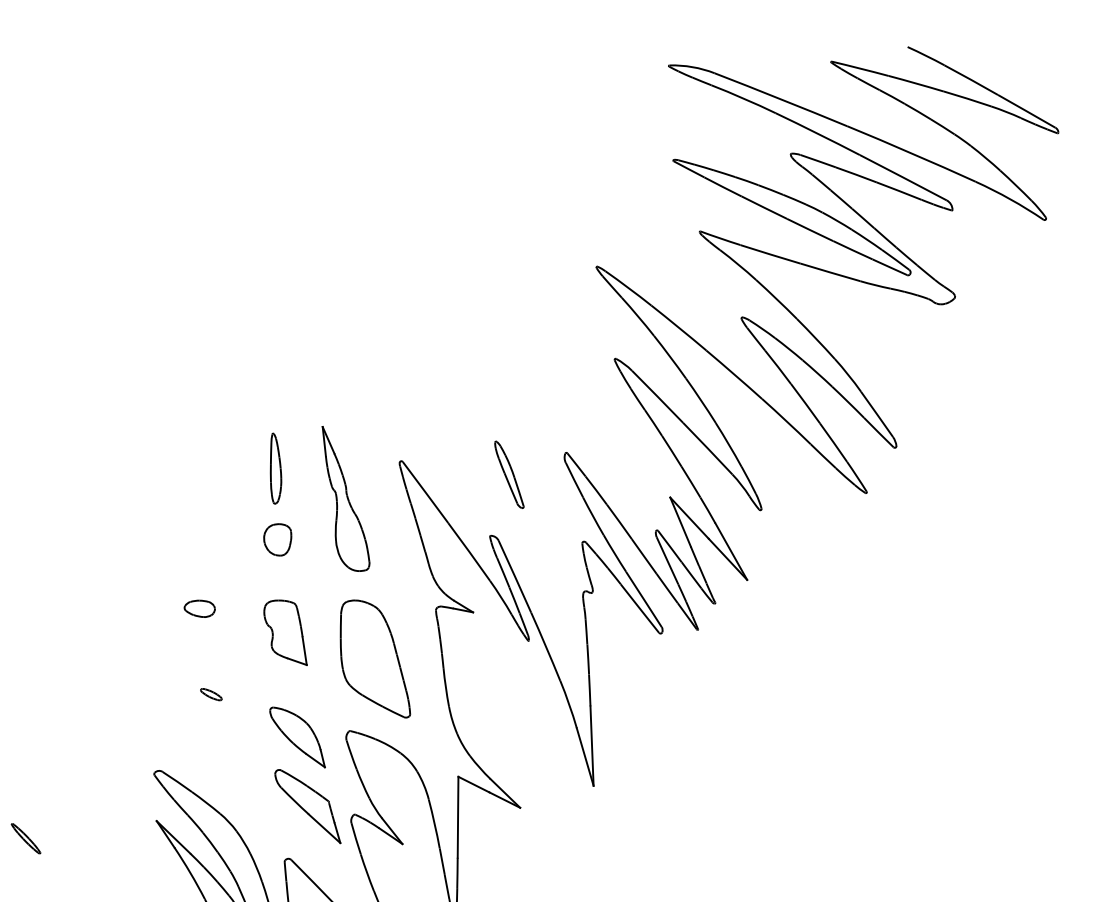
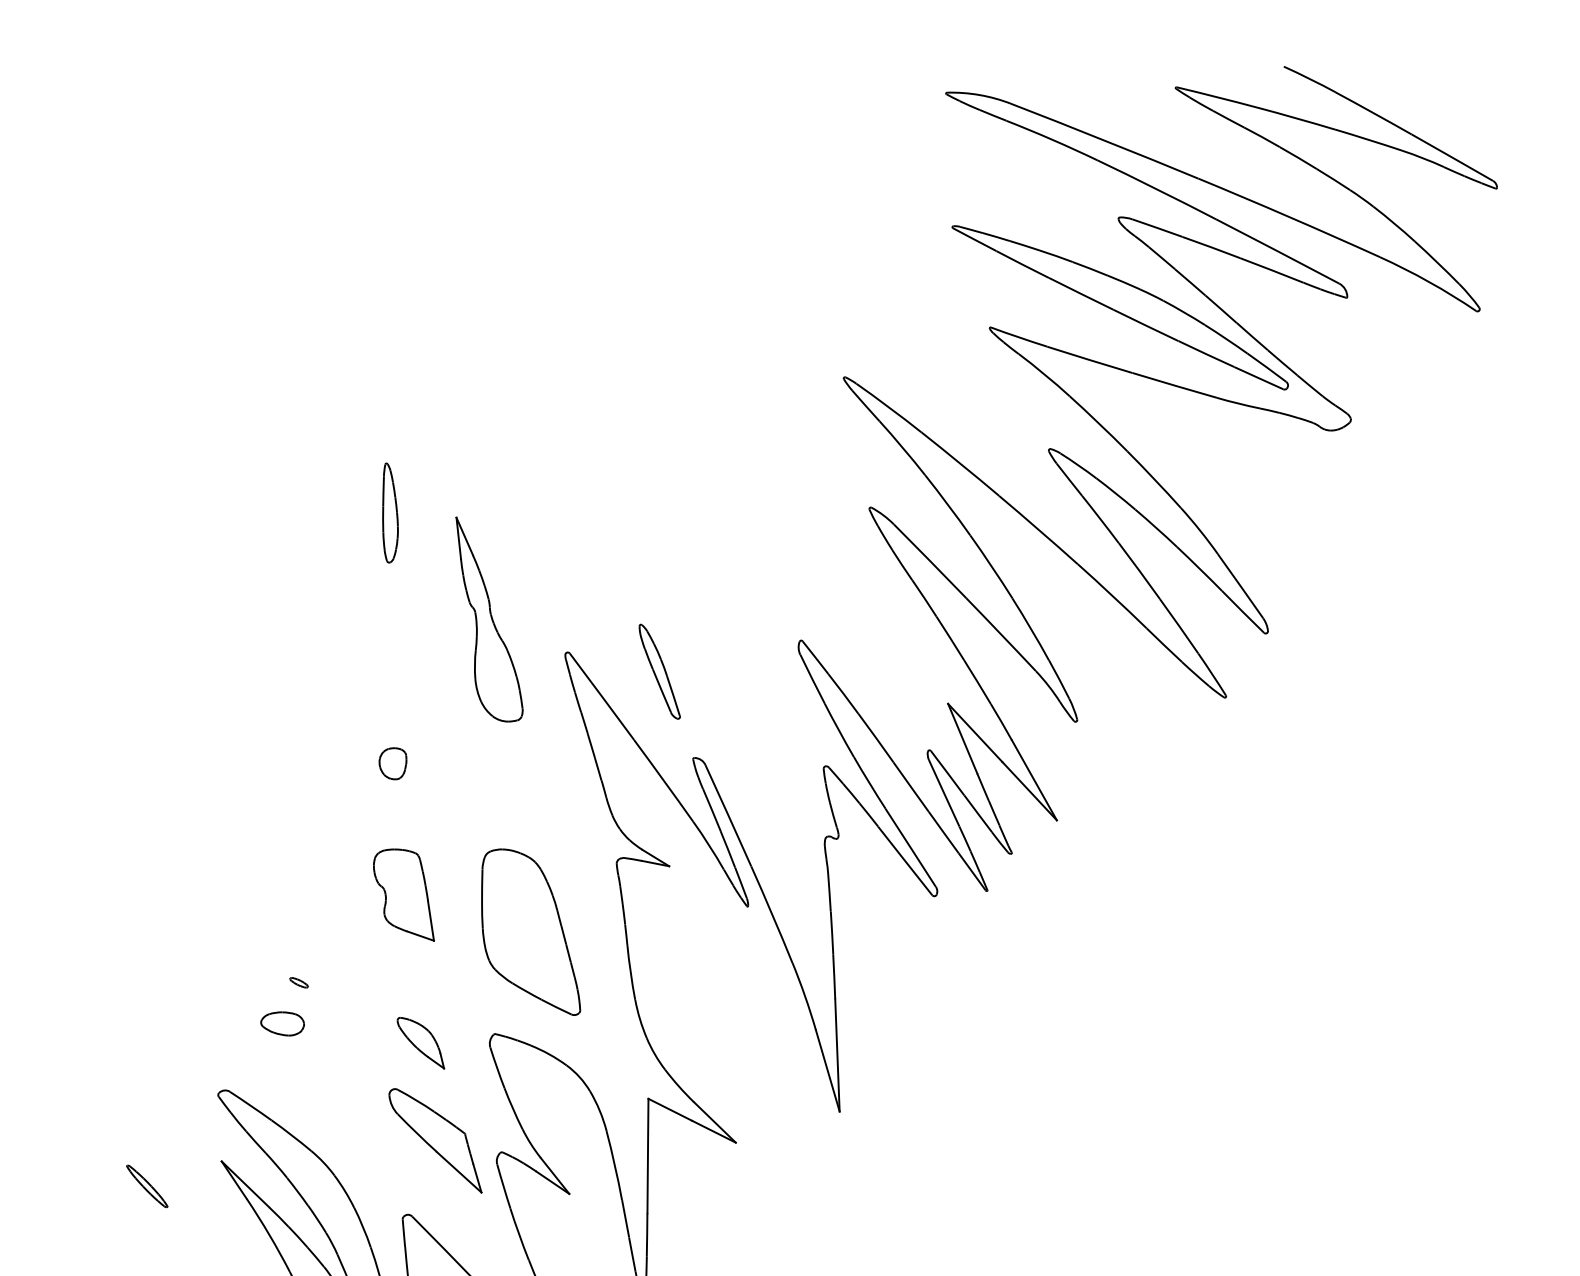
part: (275, 468) -> (389, 512), moved
part: (509, 474) -> (659, 671), moved
part: (345, 498) -> (488, 618), moved
part: (277, 539) -> (392, 763), size x0.7
part: (199, 608) -> (282, 1023), moved
part: (211, 694) -> (299, 982), size x0.6
part: (297, 737) -> (420, 1043), size x0.6
part: (25, 838) -> (146, 1186), moved

